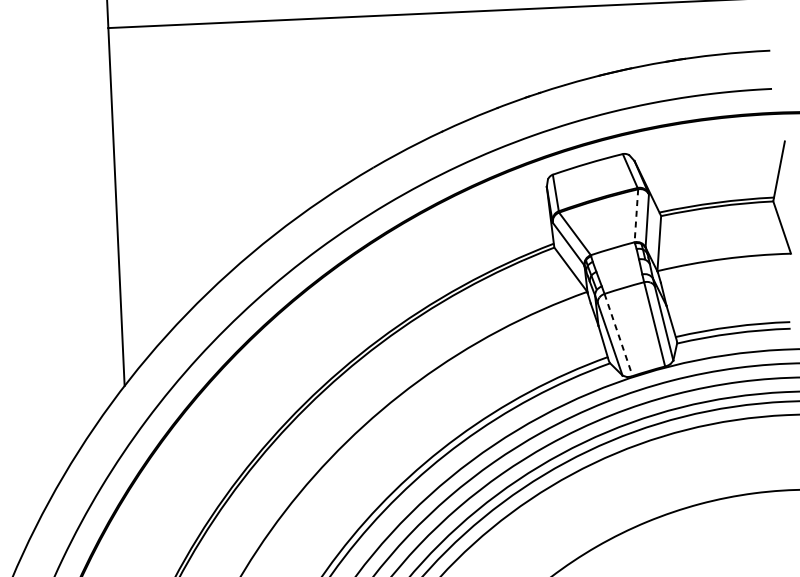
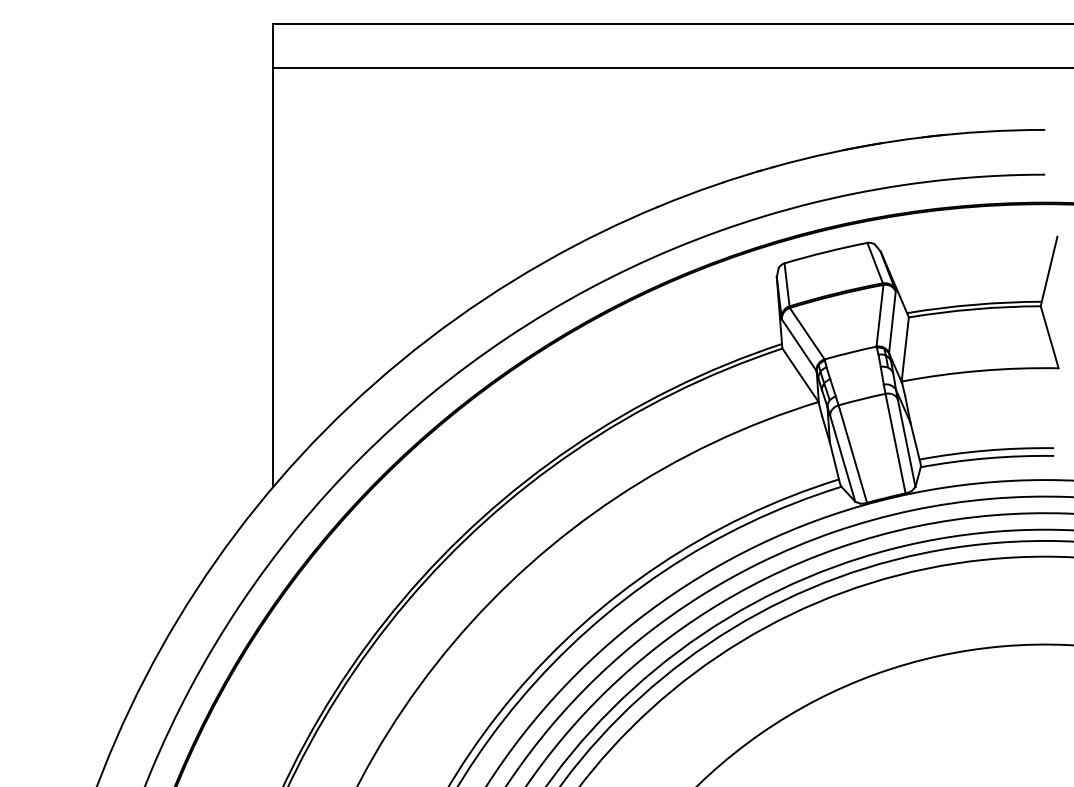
line: (636, 216) -> (879, 316), dashed -> solid
line: (618, 335) -> (852, 454), dashed -> solid

